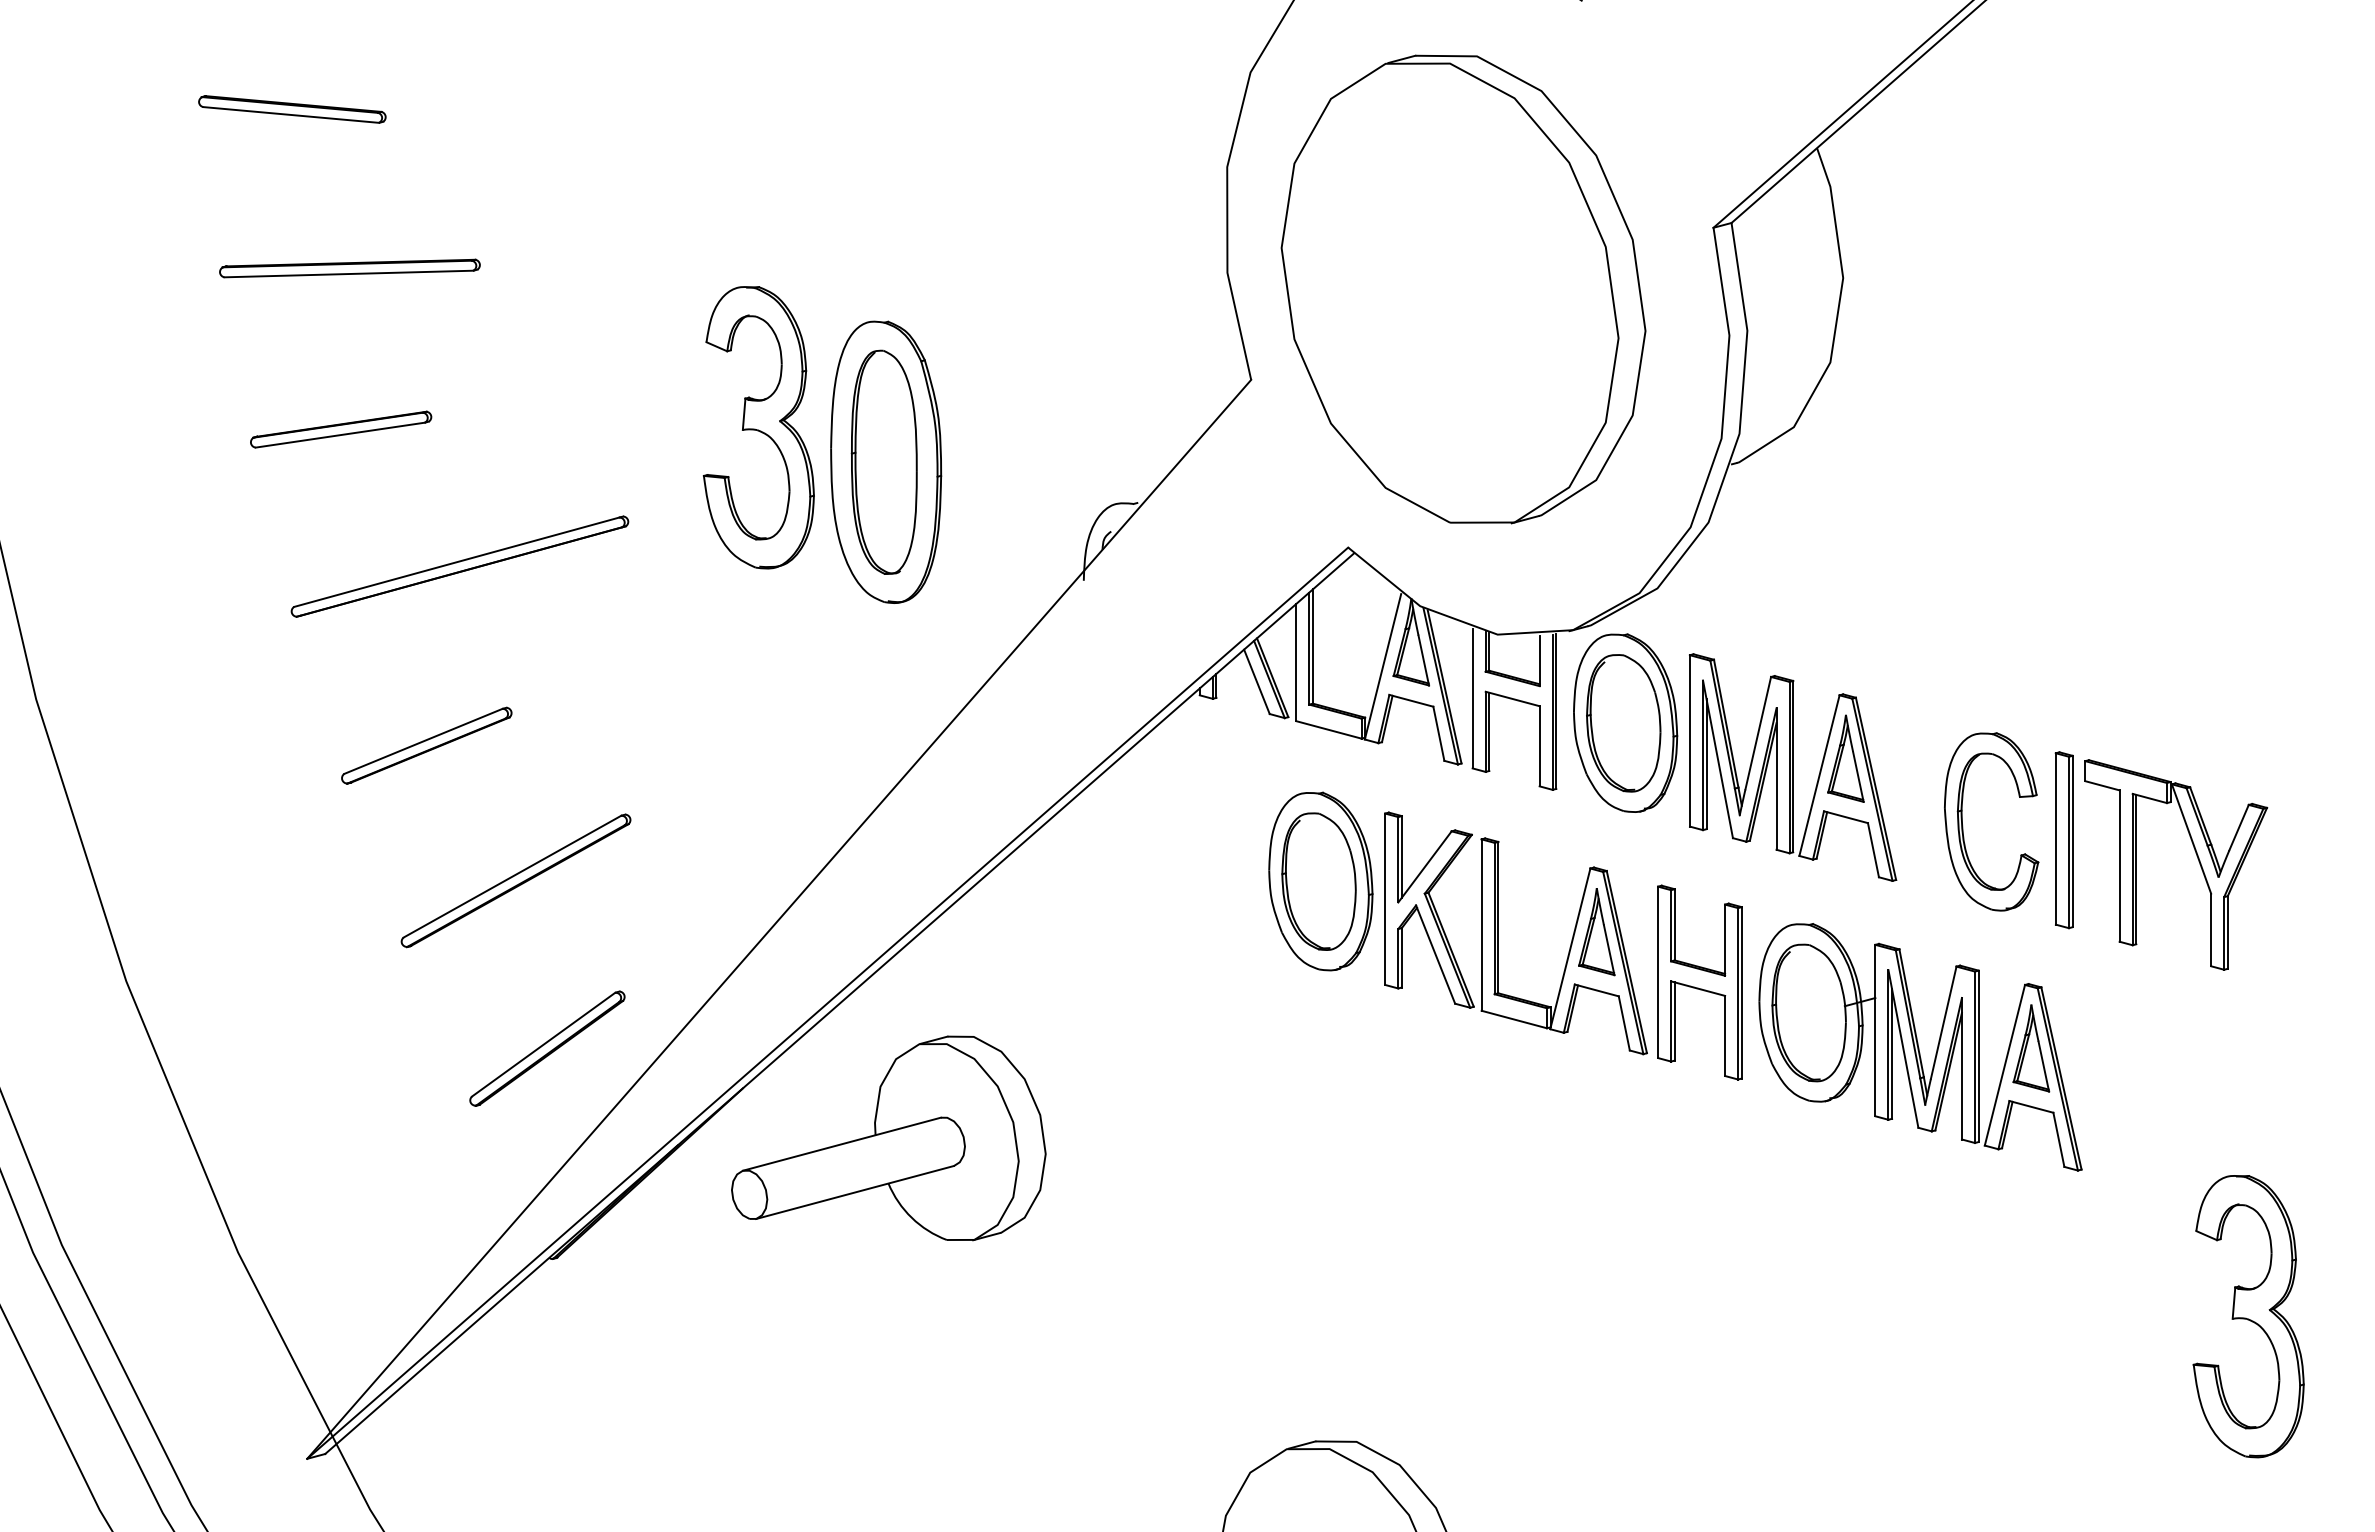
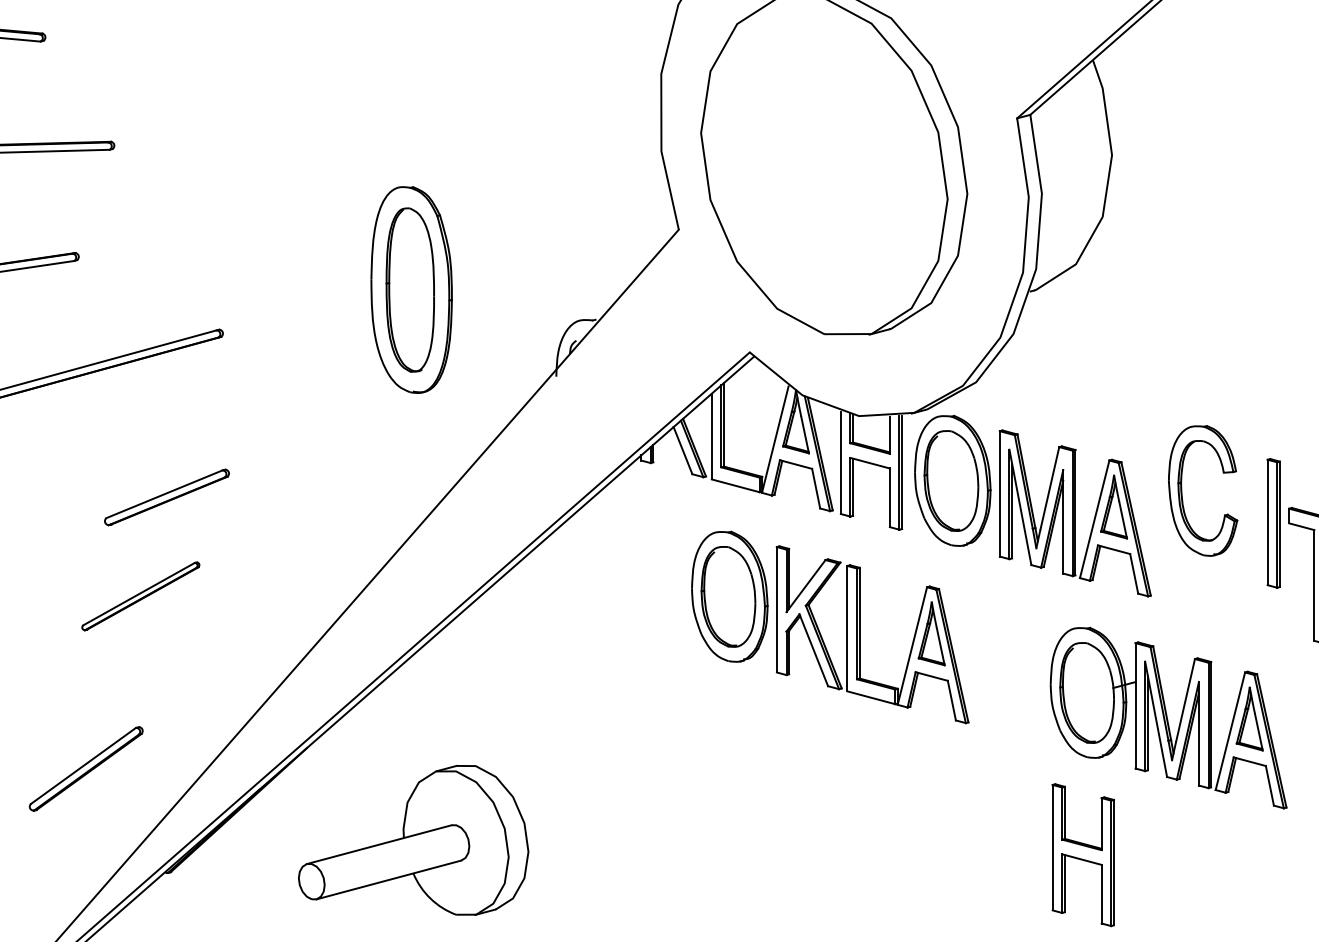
part: (758, 427) -> (318, 264), removed
part: (426, 745) -> (166, 497), moved
part: (1963, 826) -> (1182, 494), moved
part: (2063, 840) -> (1273, 523), moved
part: (515, 880) -> (140, 596), size x0.7
part: (1699, 982) -> (1082, 855), moved
part: (547, 1048) -> (86, 768), moved
part: (888, 1138) -> (413, 840), moved

